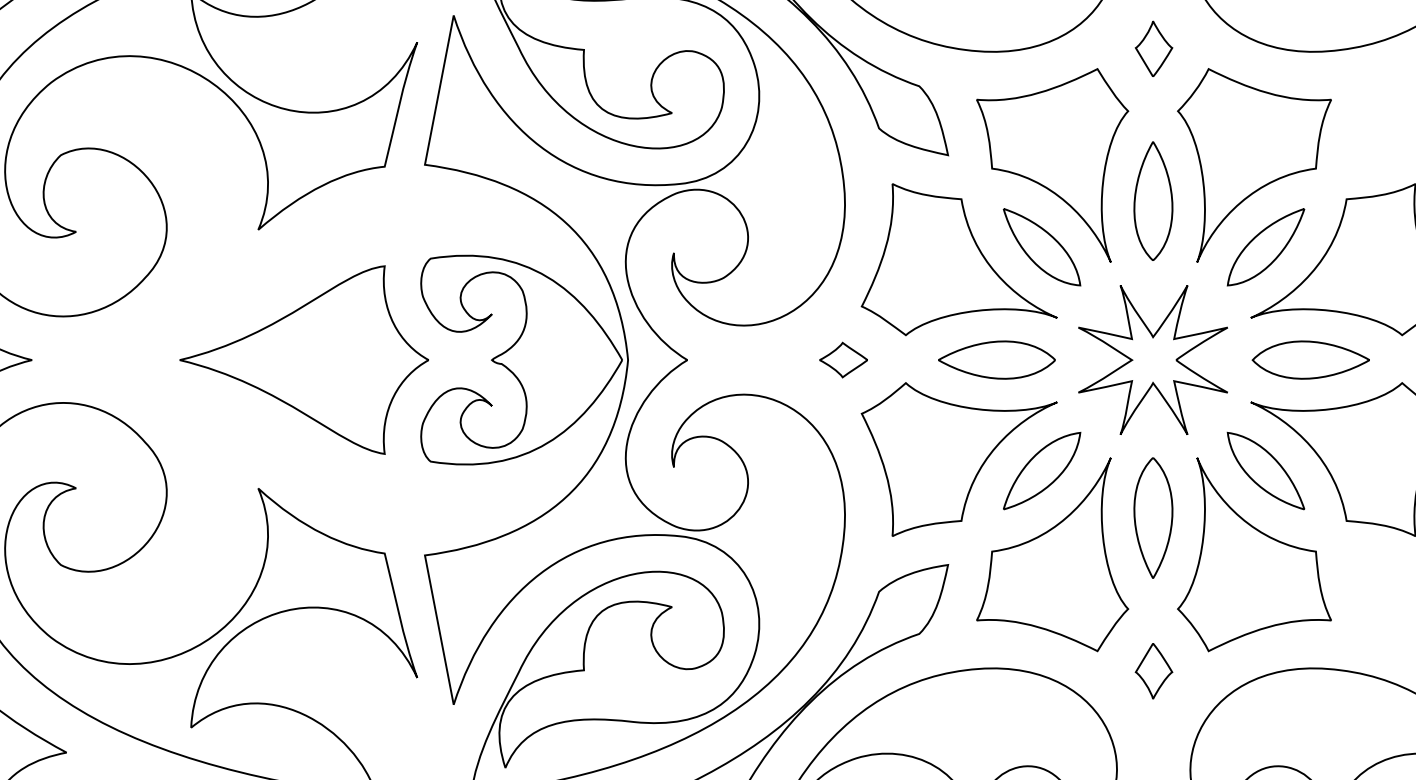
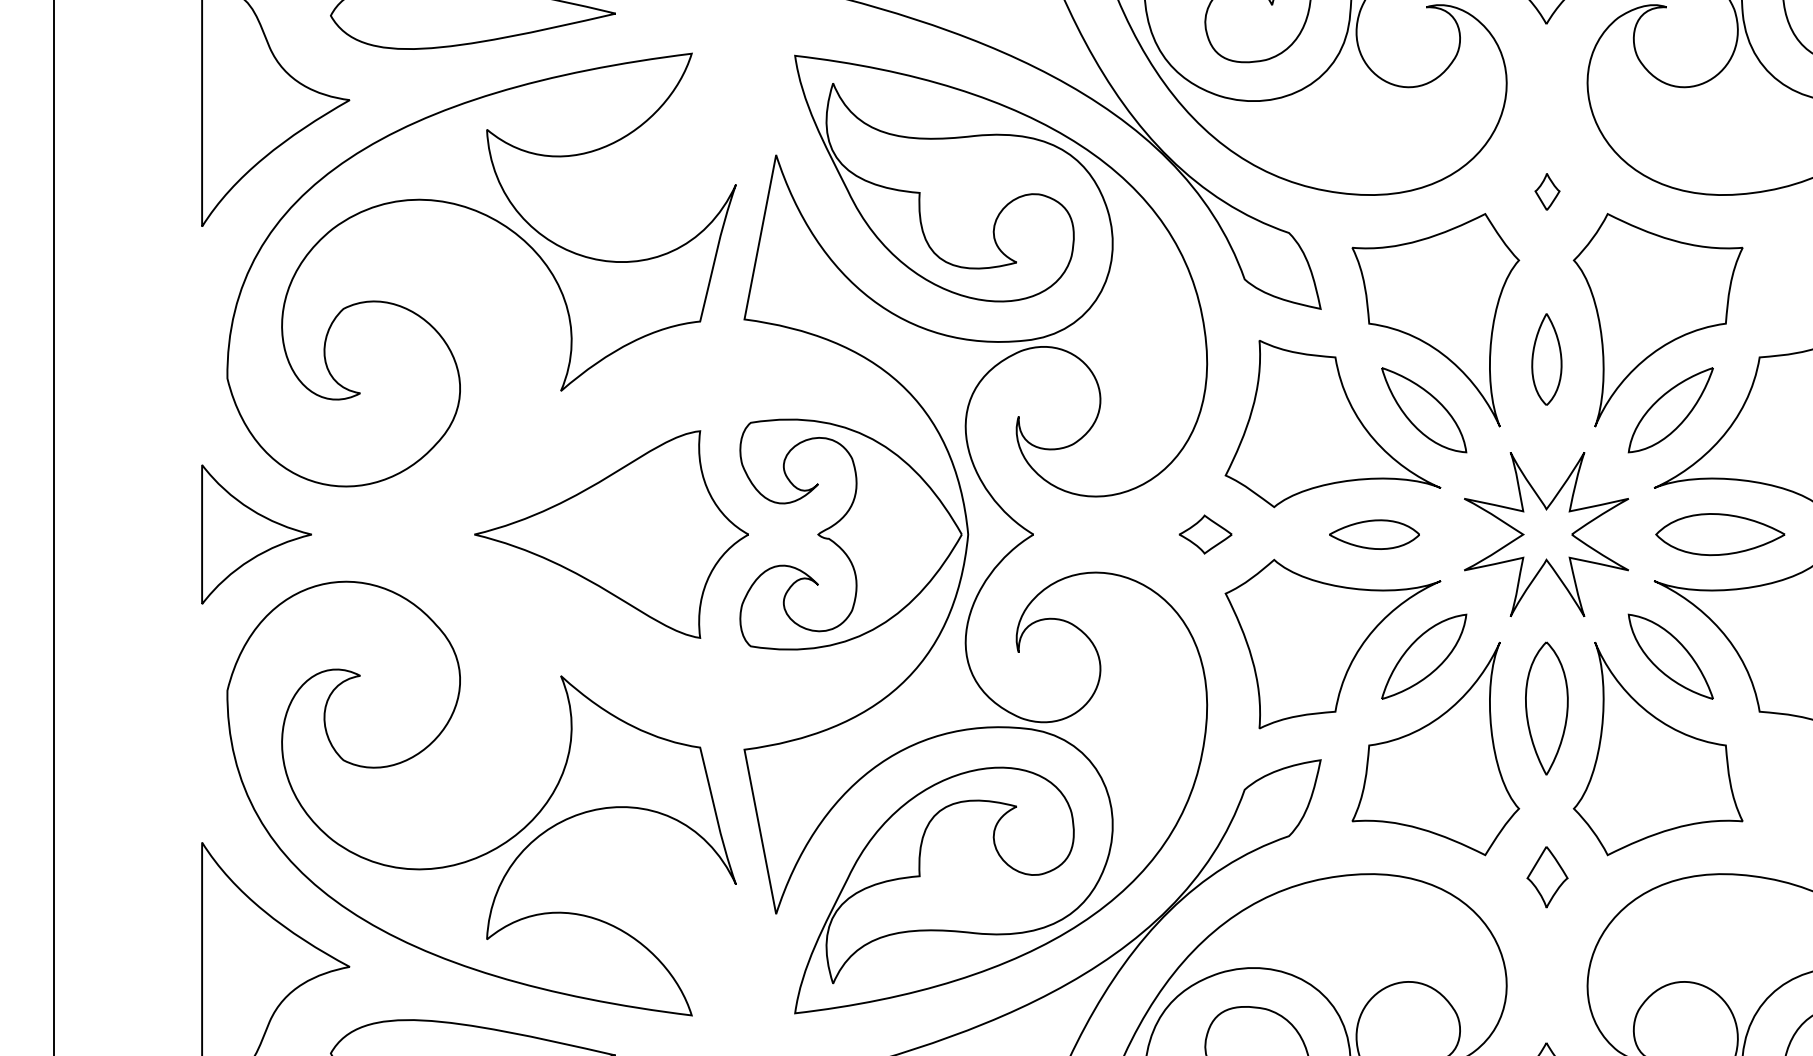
part: (1154, 48) -> (1547, 191), size x0.6
part: (1153, 201) -> (1546, 359), size x0.7
part: (996, 360) -> (1374, 534), size x0.7

